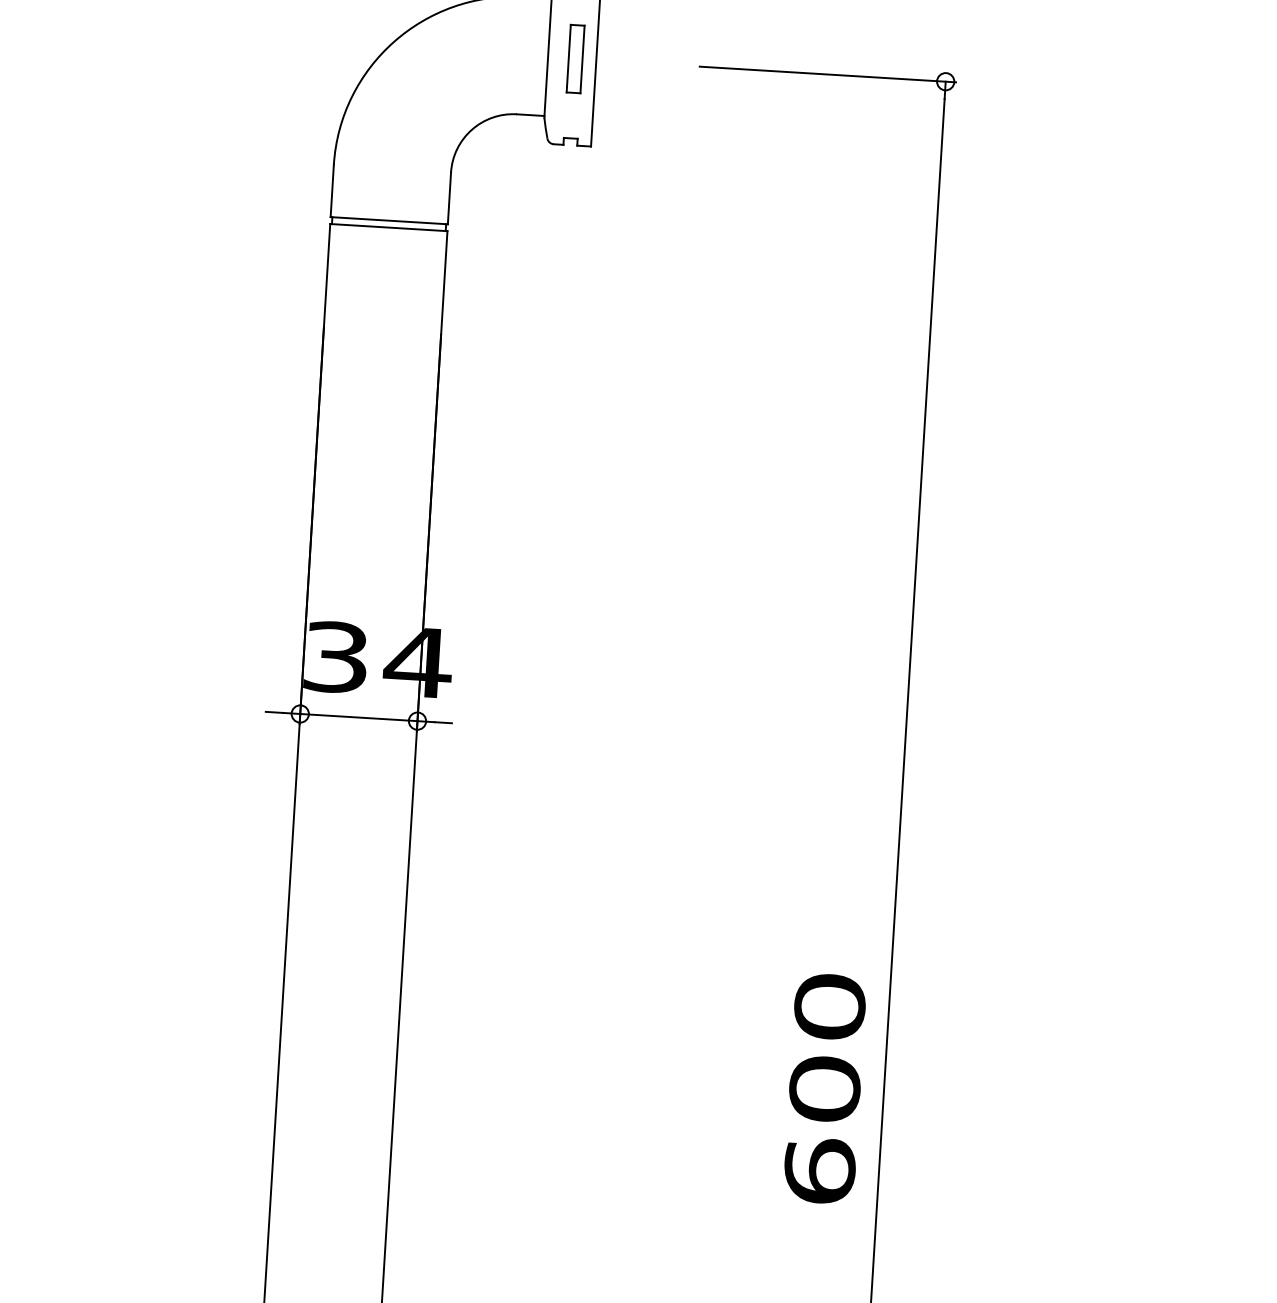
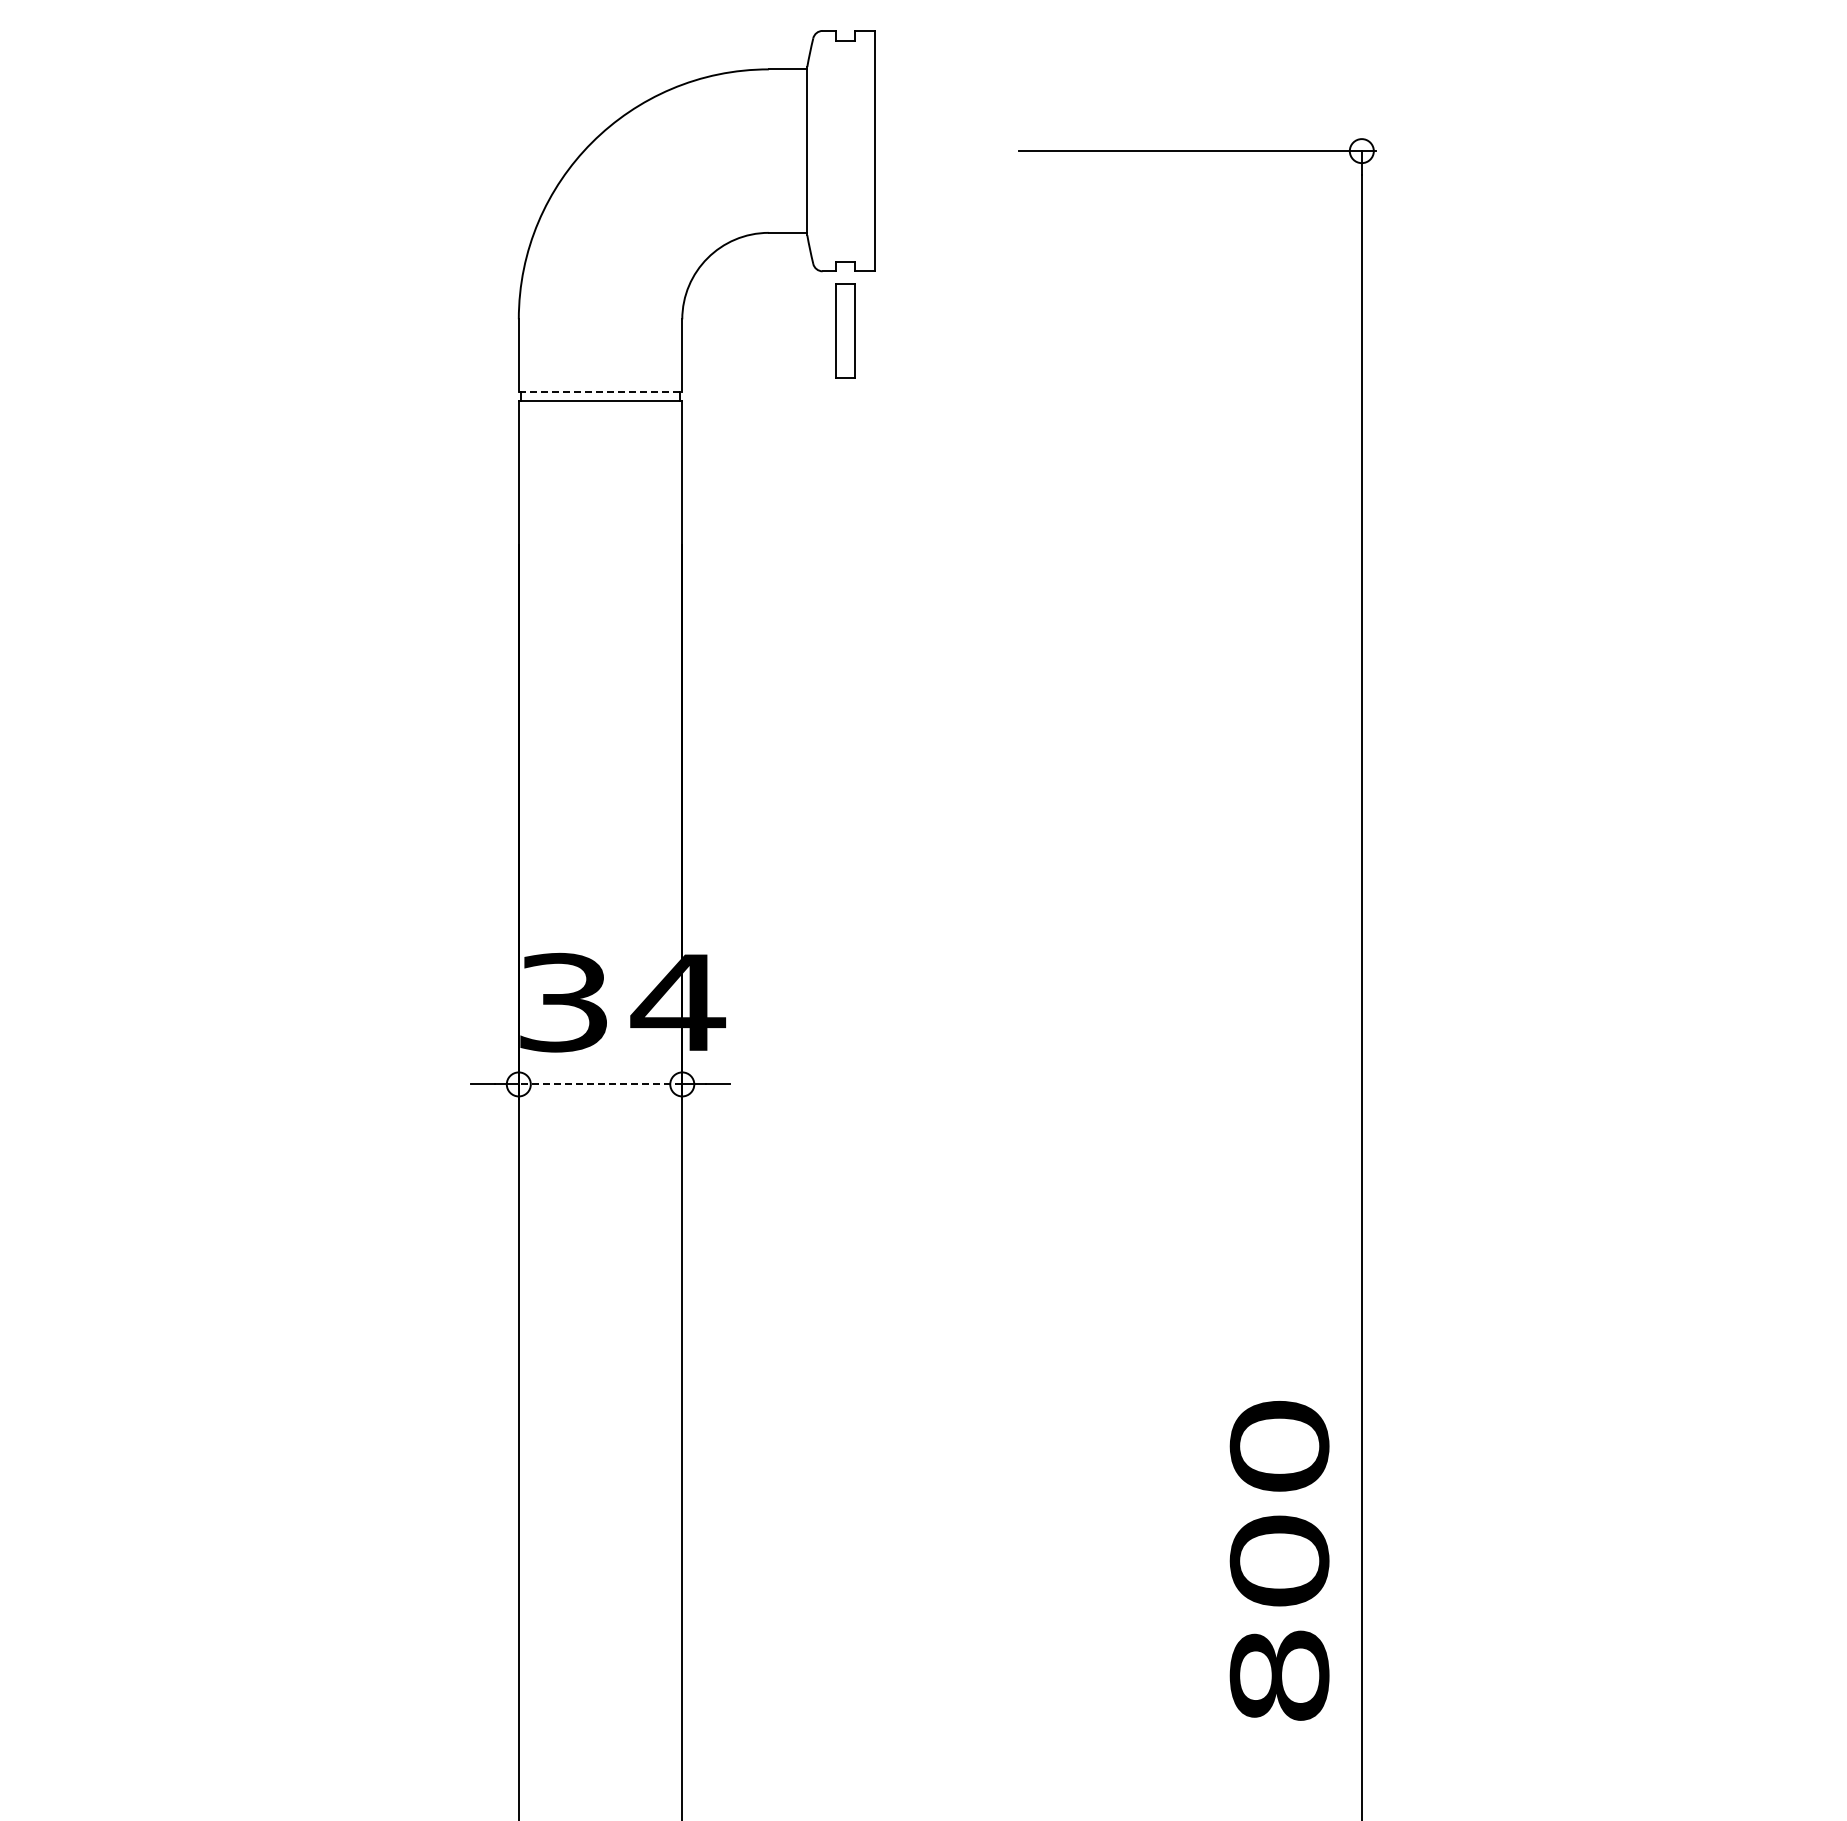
part: (575, 58) -> (845, 330), moved
line: (389, 220) -> (600, 391), solid -> dashed
line: (358, 717) -> (600, 1084), solid -> dashed
text: (819, 1170) -> (1279, 1674), 600 -> 800

